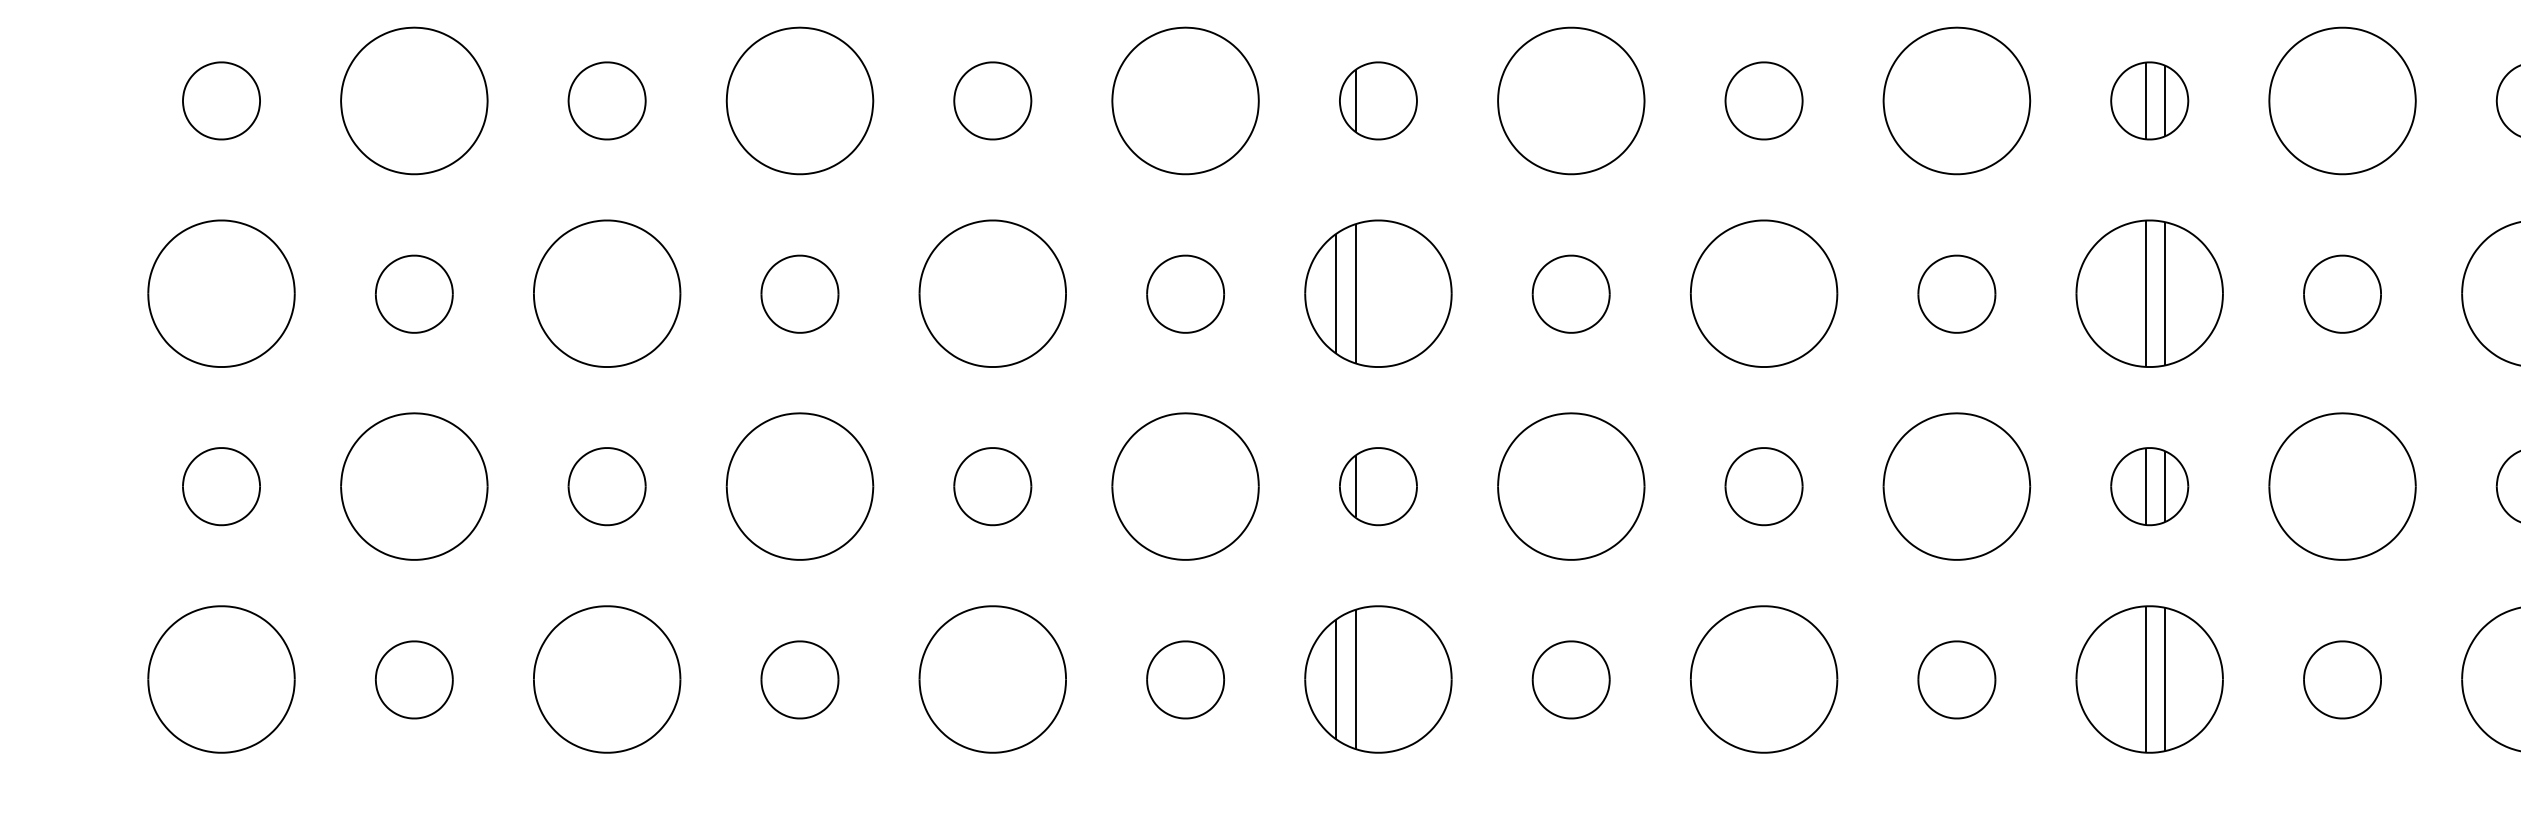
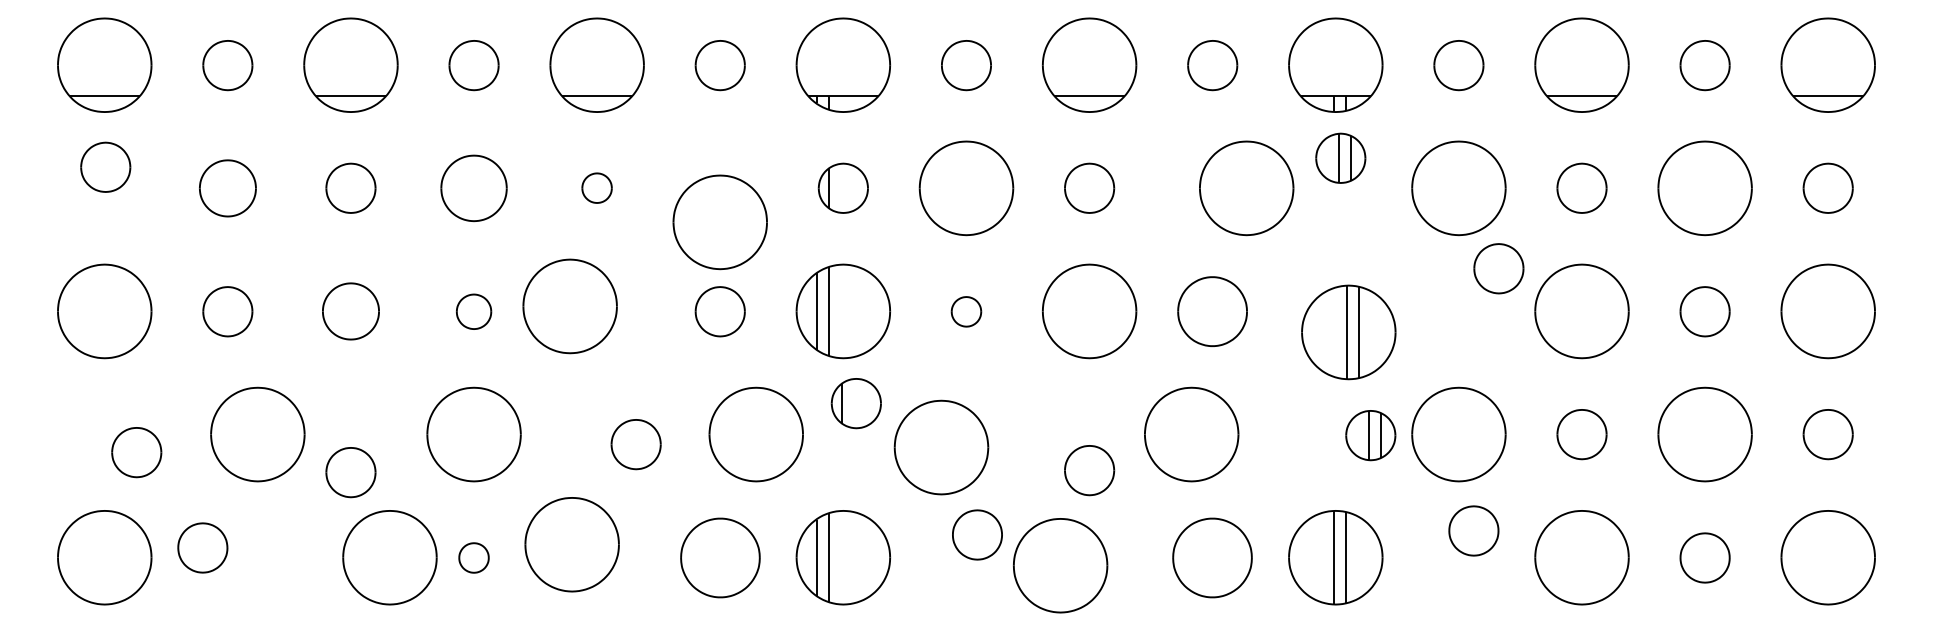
part: (221, 99) -> (105, 166), moved
part: (991, 99) -> (596, 187), size x0.6
part: (2149, 99) -> (1340, 157), moved
part: (413, 101) -> (227, 188), size x0.6
part: (799, 101) -> (473, 188), size x0.7
part: (1184, 101) -> (719, 222), moved
part: (1956, 101) -> (1246, 188), moved
part: (606, 293) -> (350, 311), size x0.6
part: (799, 293) -> (473, 311), size x0.7
part: (991, 293) -> (569, 306), moved
part: (1571, 293) -> (966, 311), size x0.6
part: (1956, 293) -> (1212, 311), size x1.4
part: (2149, 293) -> (1348, 332), moved
part: (2341, 293) -> (1498, 268), moved
part: (221, 486) -> (136, 452), moved
part: (413, 486) -> (257, 434), moved
part: (606, 486) -> (350, 472), moved
part: (991, 486) -> (635, 444), moved
part: (1184, 486) -> (755, 434), moved
part: (1377, 486) -> (855, 403), moved
part: (1571, 486) -> (941, 447), moved
part: (1763, 486) -> (1089, 470), moved
part: (1956, 486) -> (1191, 434), moved
part: (2149, 486) -> (1370, 435), moved
part: (413, 679) -> (202, 547), moved
part: (606, 679) -> (389, 557), moved
part: (799, 679) -> (473, 557), size x0.6
part: (991, 679) -> (571, 544), moved
part: (1184, 679) -> (719, 557), size x1.6
part: (1571, 679) -> (977, 534), moved
part: (1763, 679) -> (1060, 565), moved
part: (1956, 679) -> (1212, 557), size x1.6
part: (2341, 679) -> (1473, 530), moved

